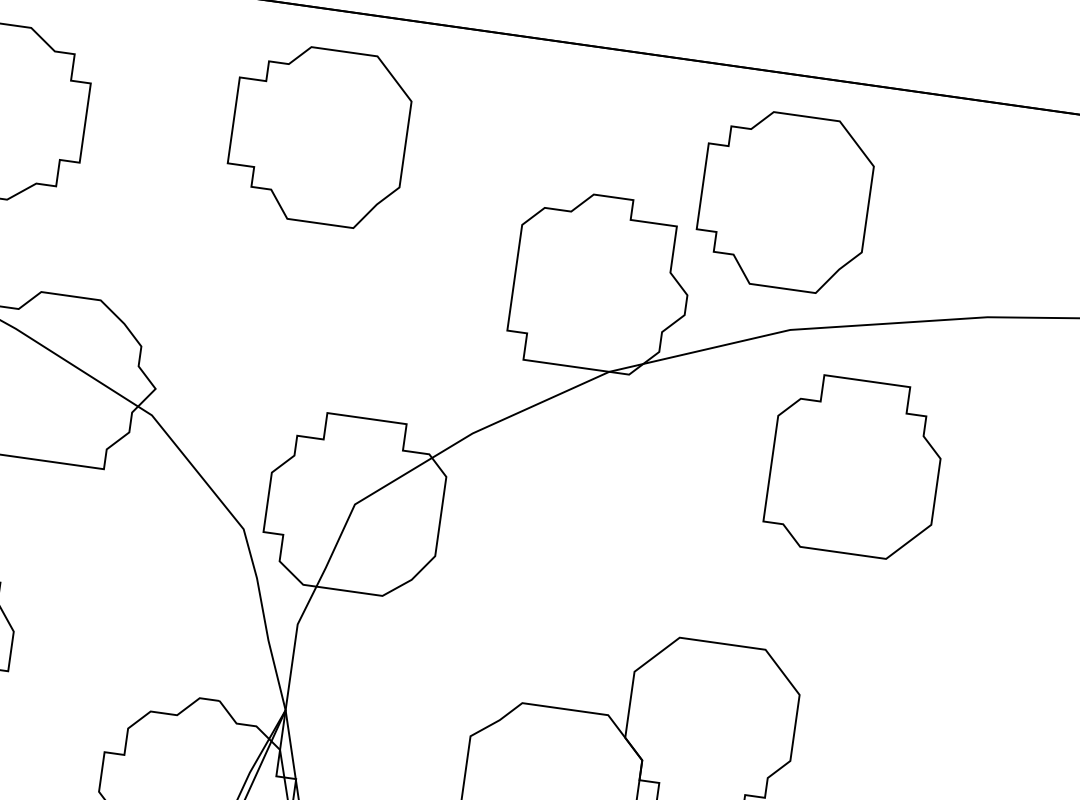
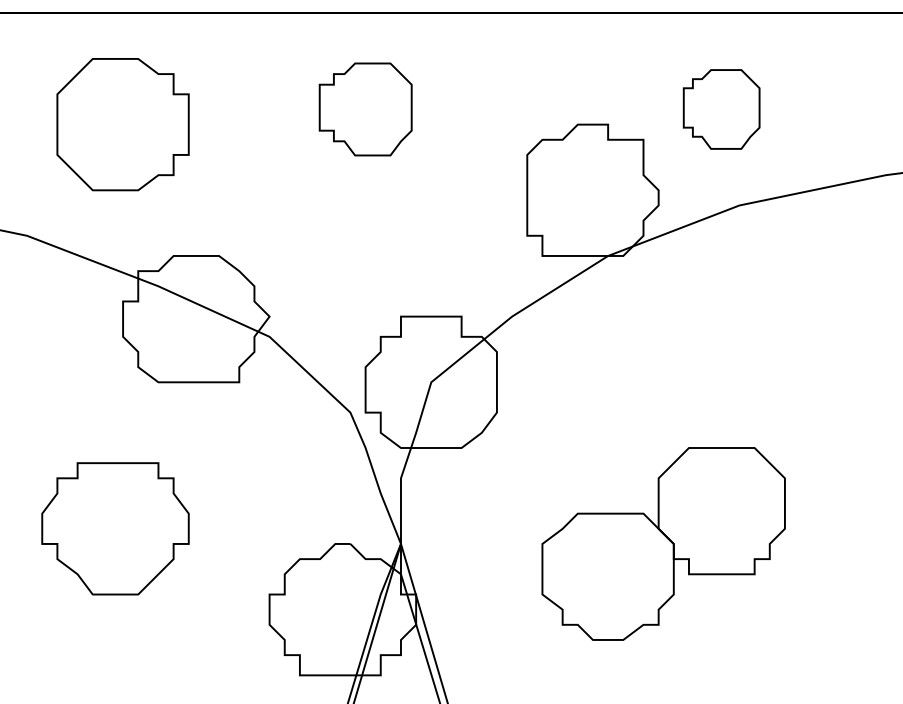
part: (319, 135) -> (365, 109), size x0.7
part: (784, 201) -> (721, 109), size x0.6
part: (855, 465) -> (802, 300), removed

